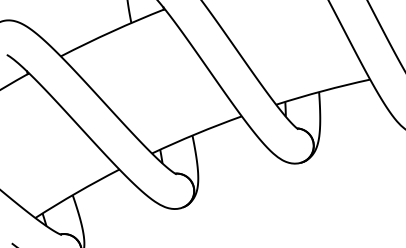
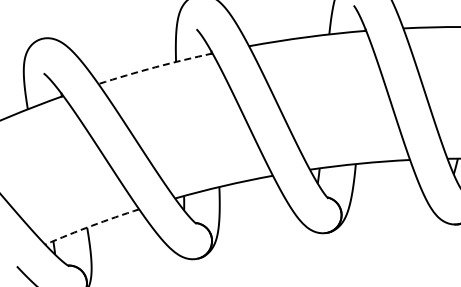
arc: (112, 31) -> (155, 67), solid -> dashed
arc: (76, 192) -> (91, 225), solid -> dashed

